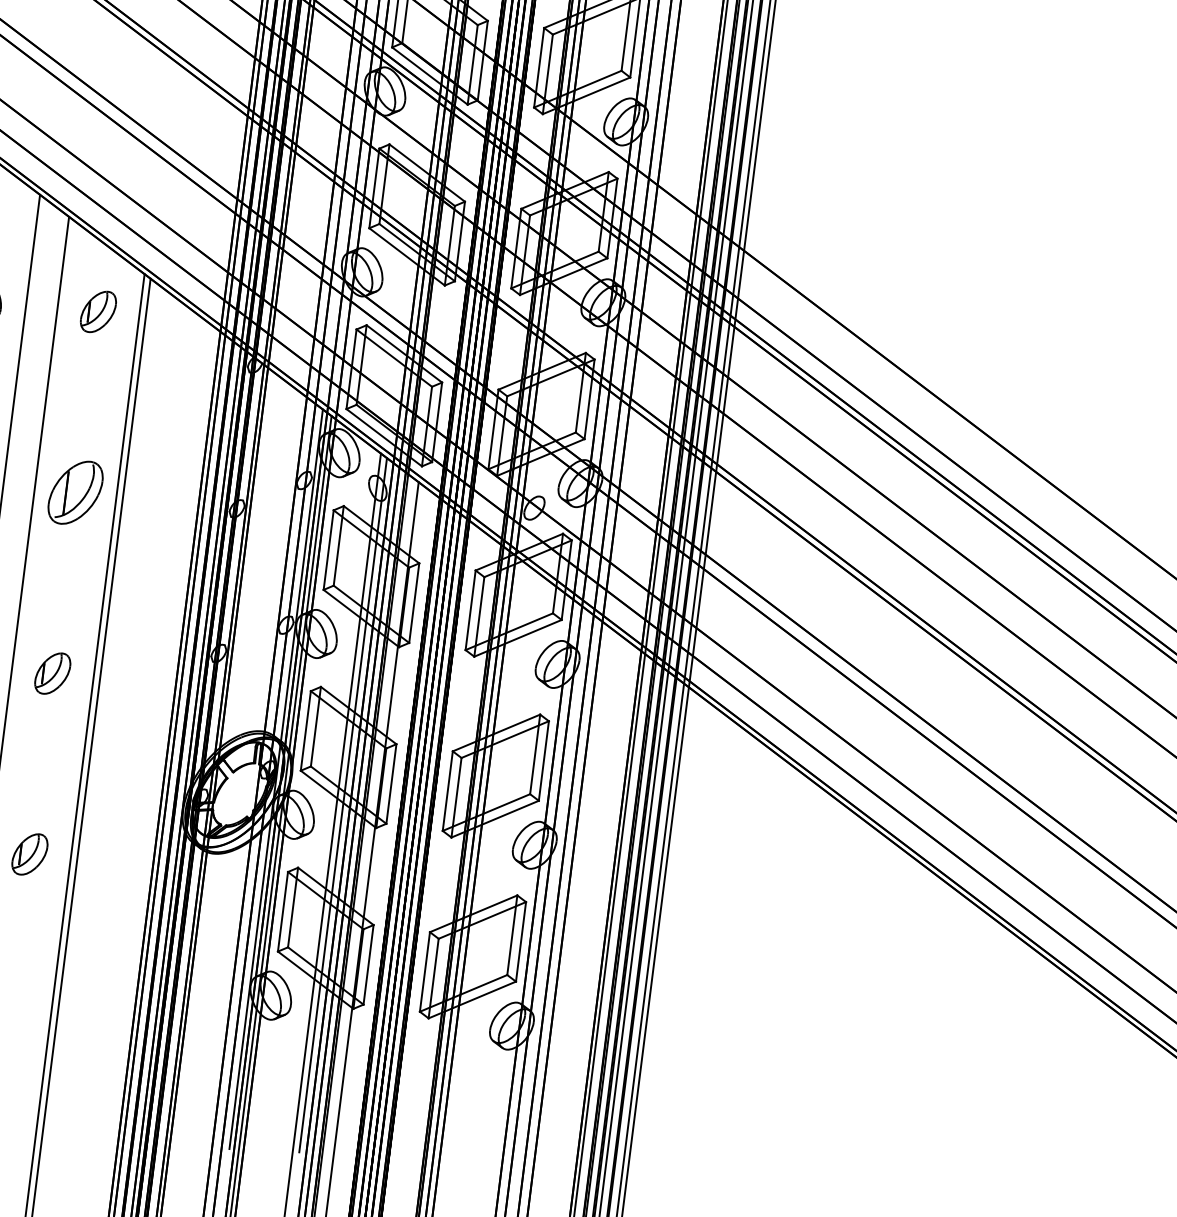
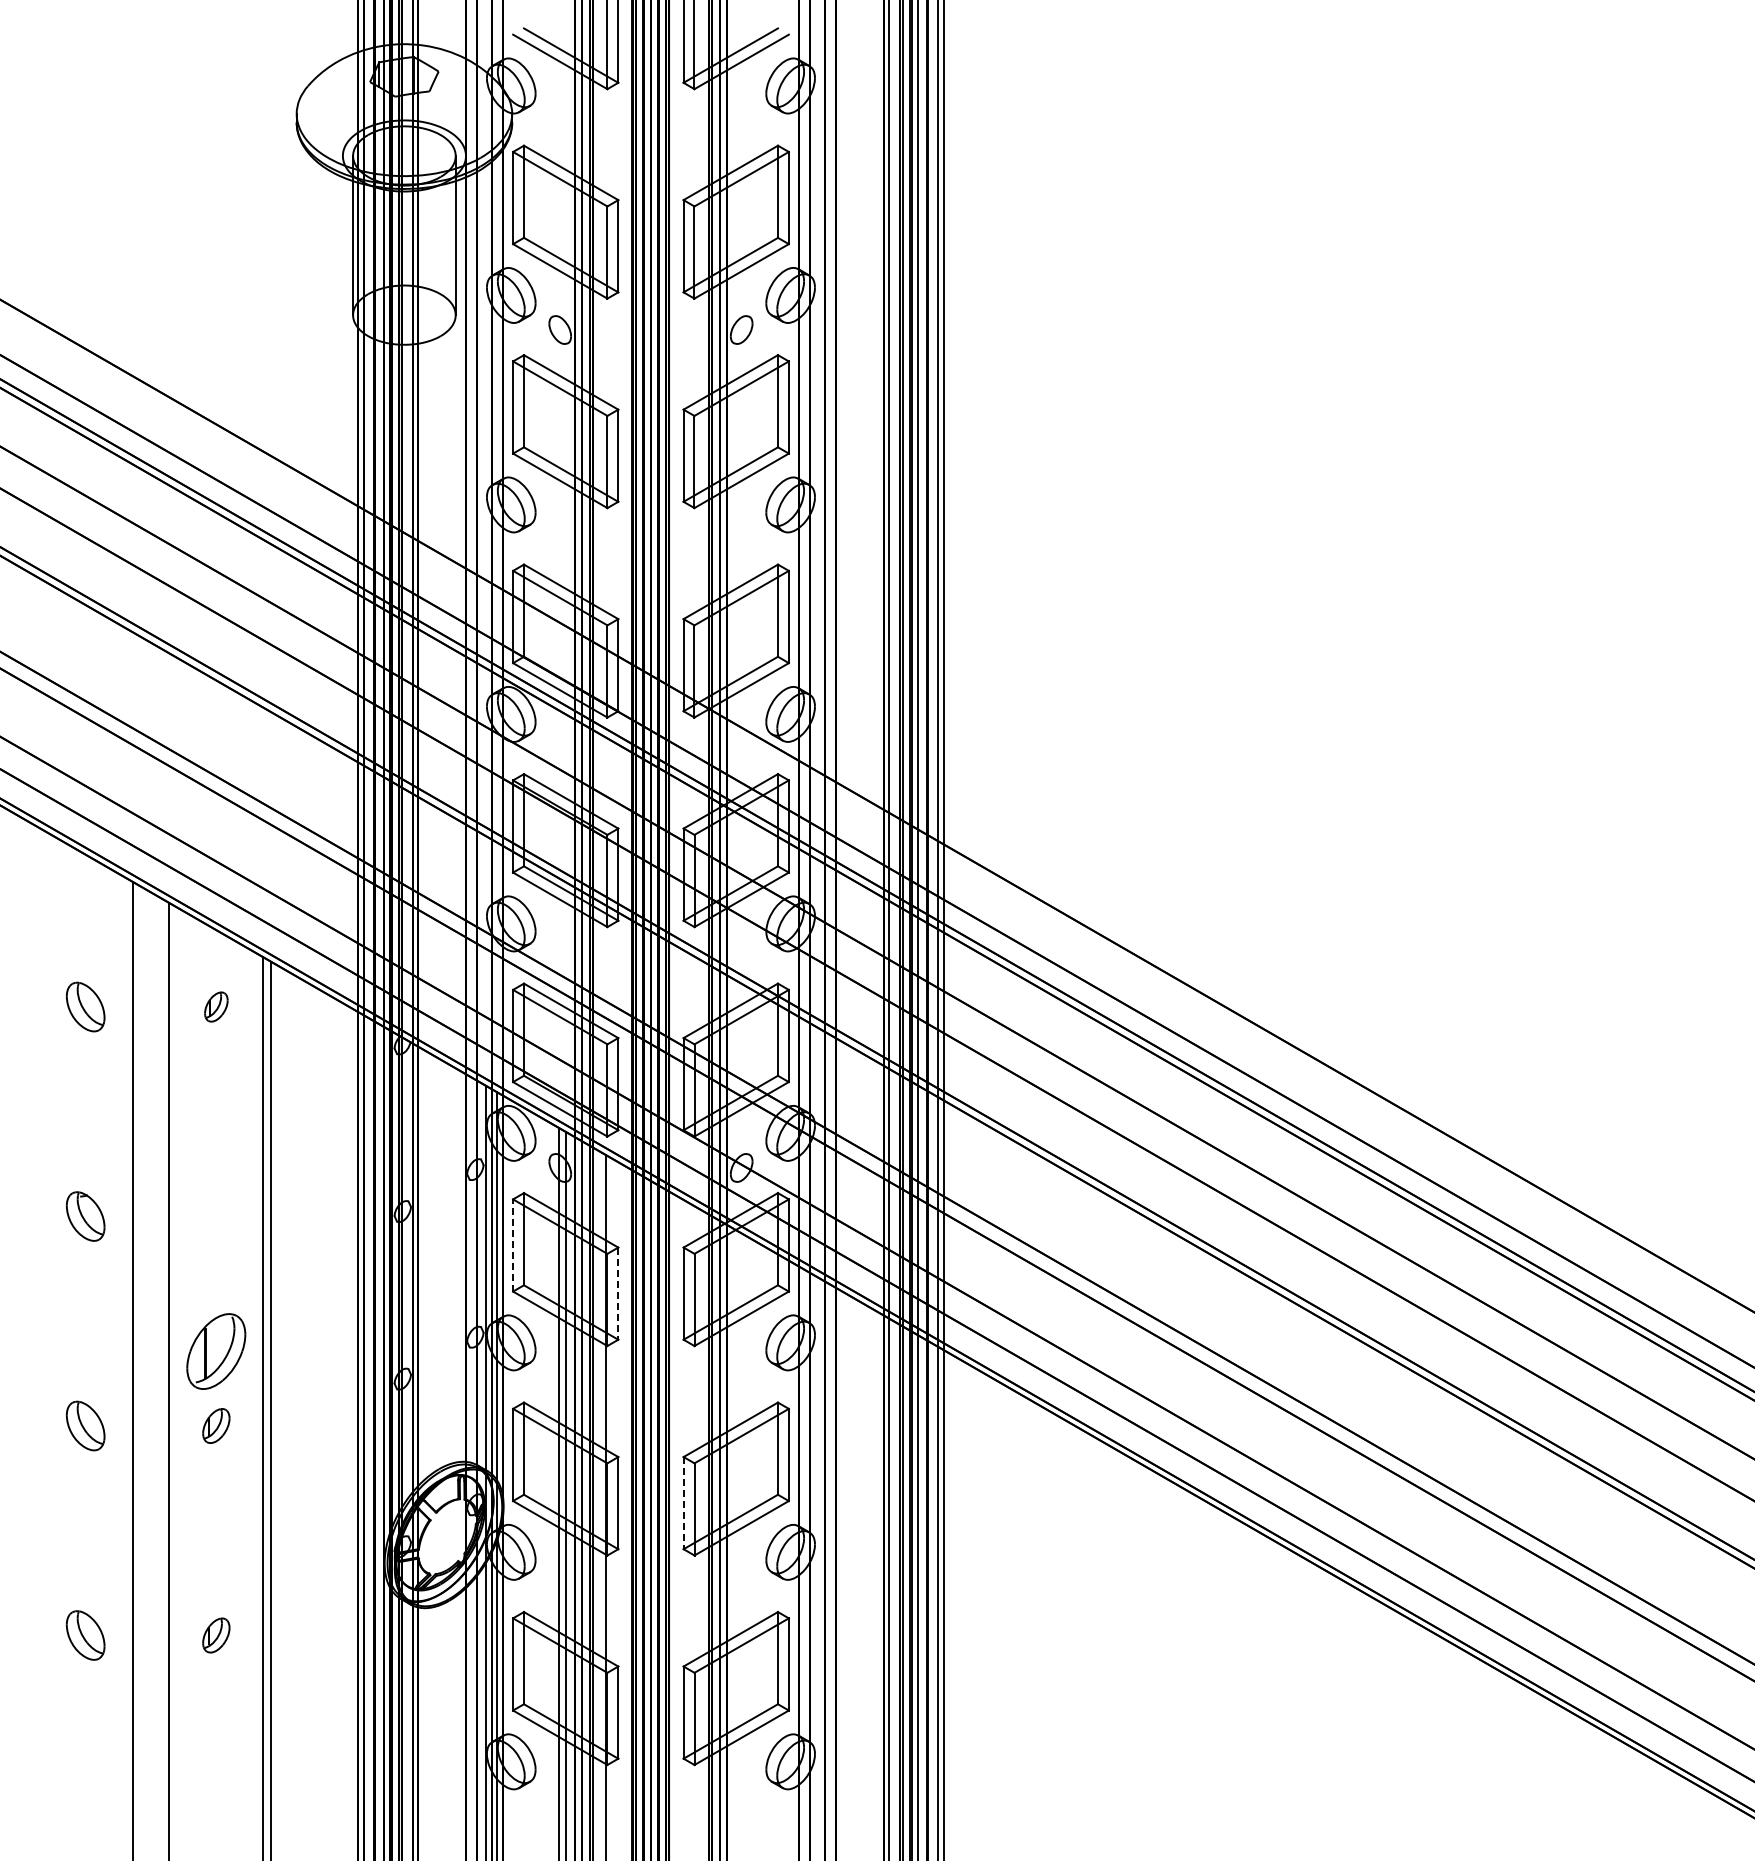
part: (98, 311) -> (216, 1006), size x0.6
part: (75, 492) -> (216, 1351), moved
line: (329, 549) -> (513, 1244), solid -> dashed
line: (414, 603) -> (618, 1294), solid -> dashed
part: (53, 673) -> (216, 1425), size x0.7
line: (447, 791) -> (683, 1503), solid -> dashed
part: (30, 854) -> (216, 1635), size x0.7

